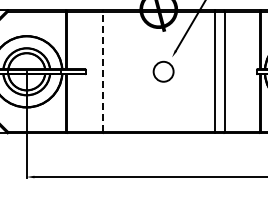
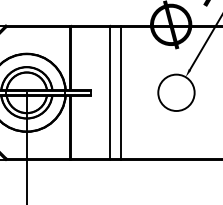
line: (102, 71) -> (109, 92), dashed -> solid
line: (112, 71) -> (120, 92), added
circle: (163, 71) -> (176, 92), size x1.67

